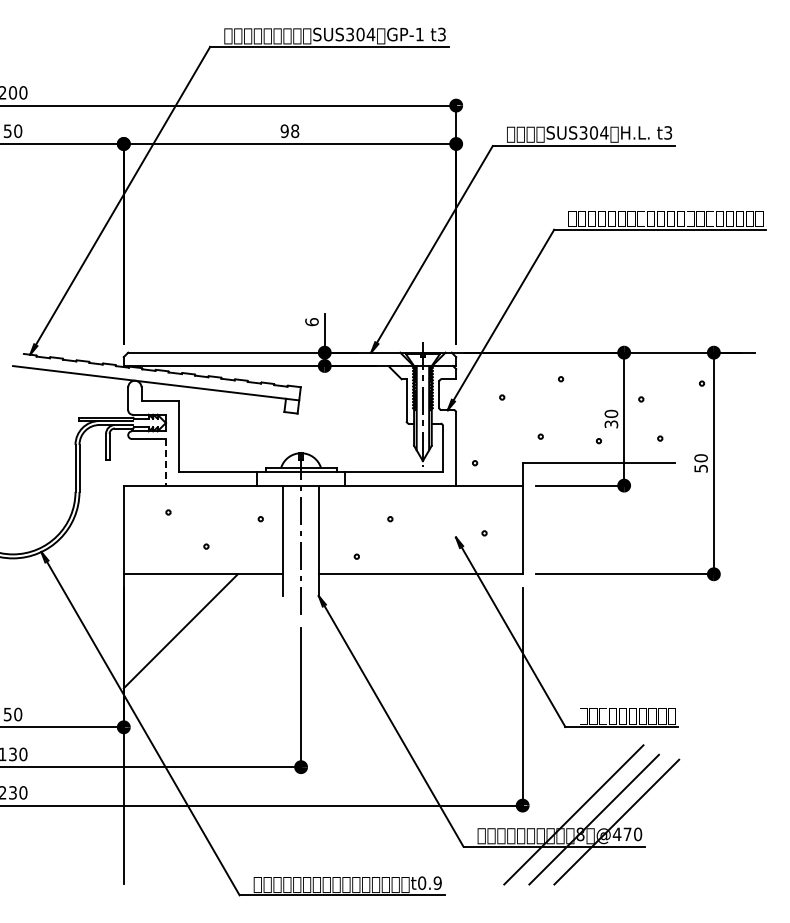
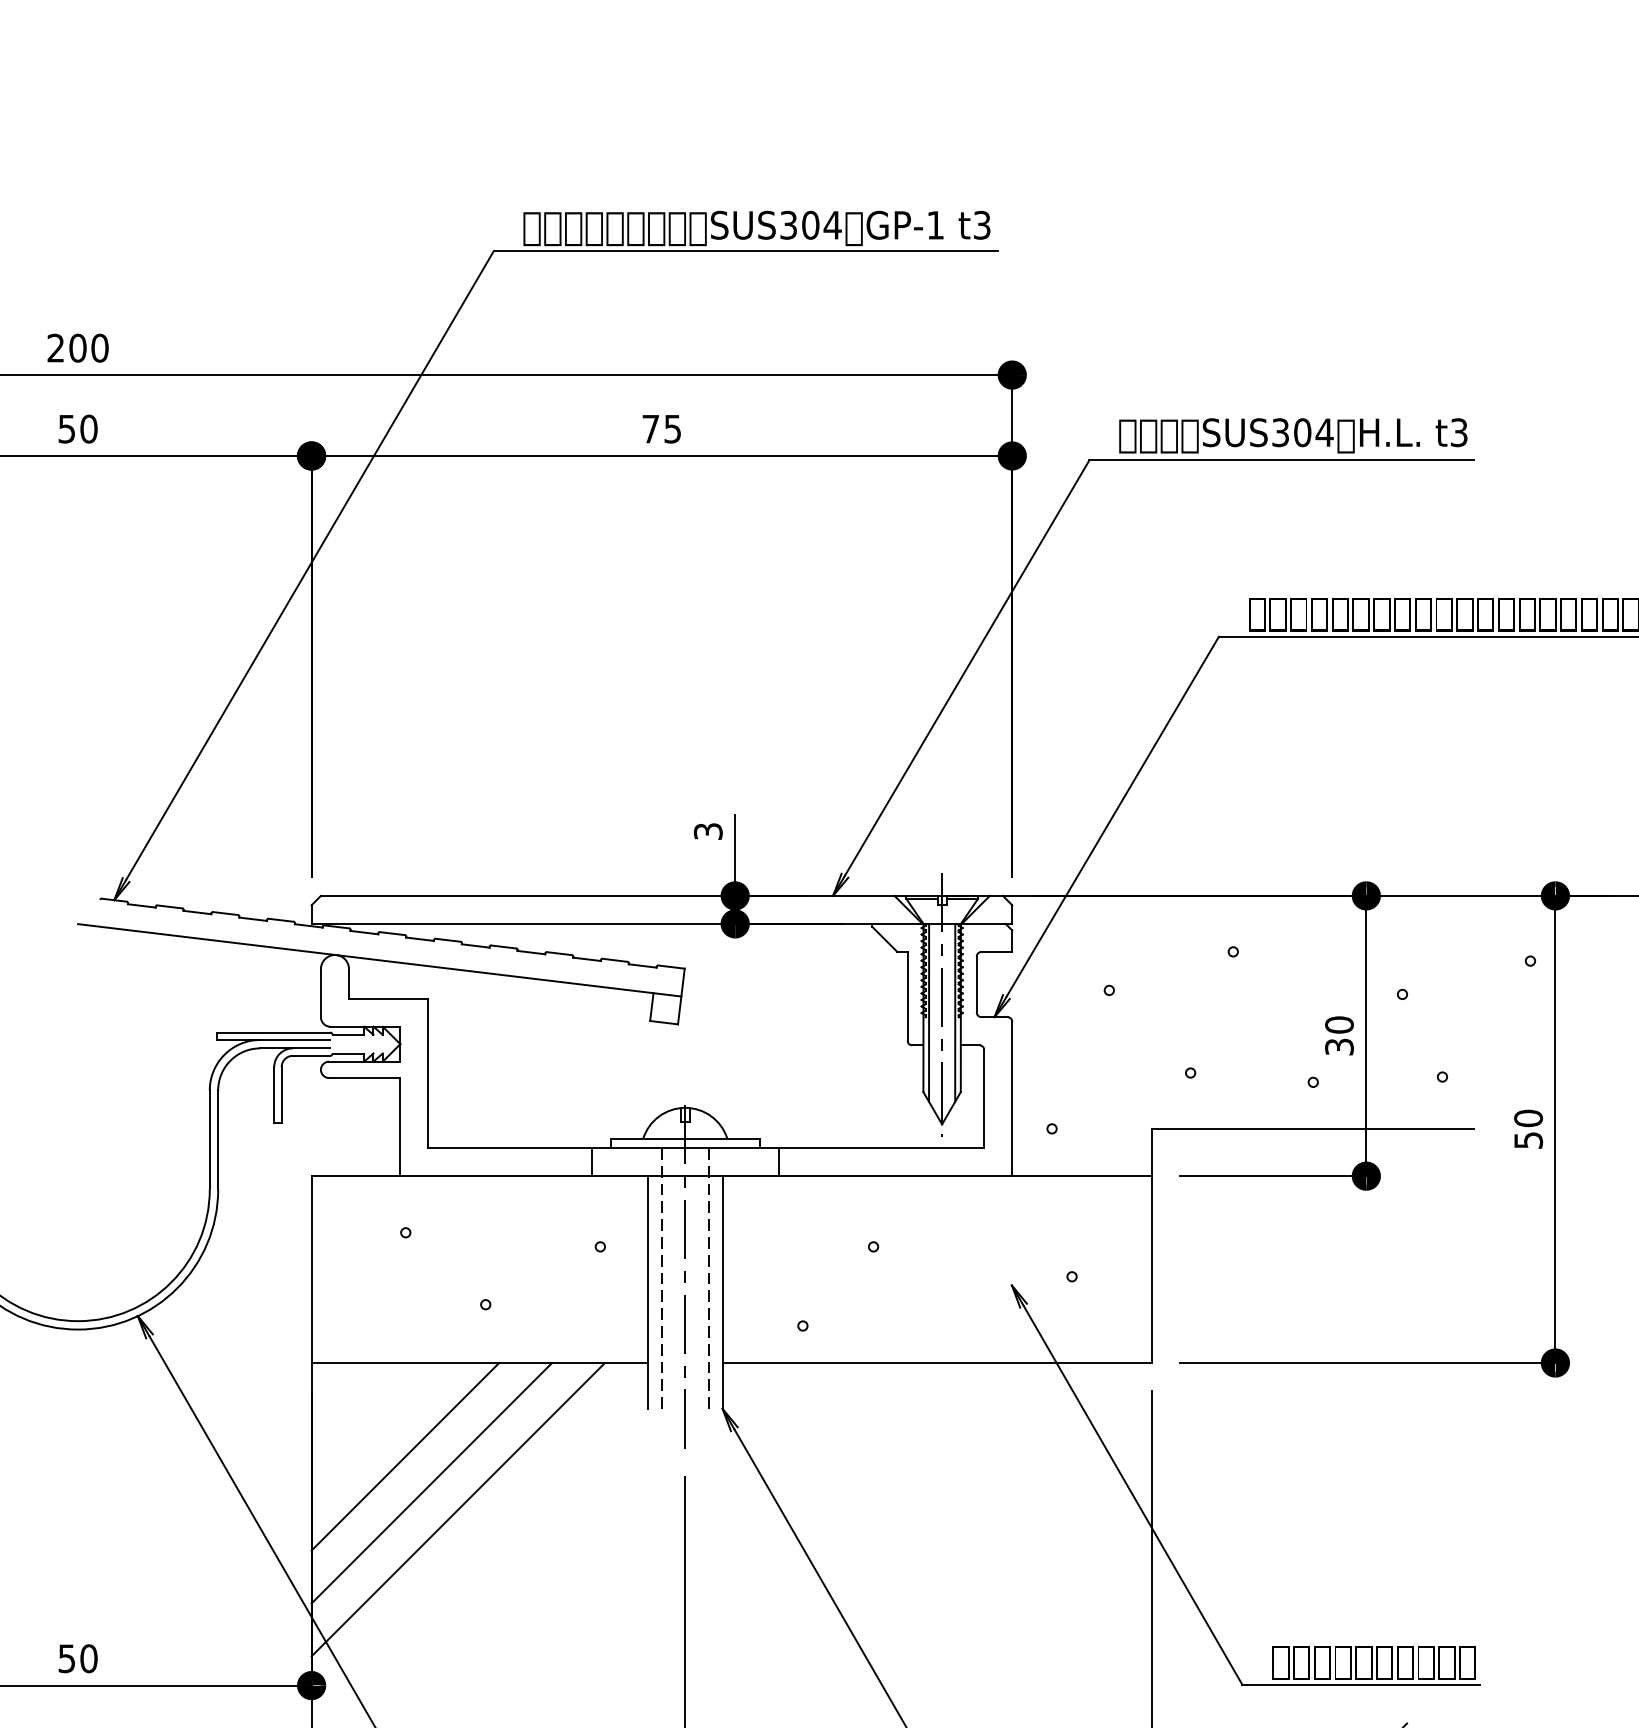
text: (289, 131) -> (660, 429), 98 -> 75
text: (311, 322) -> (707, 832), 6 -> 3
line: (165, 462) -> (399, 1127), dashed -> solid
line: (290, 534) -> (662, 1279), added
line: (312, 534) -> (709, 1279), added
line: (167, 618) -> (403, 1456), added
line: (192, 643) -> (456, 1508), added

